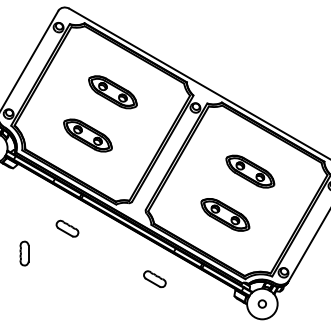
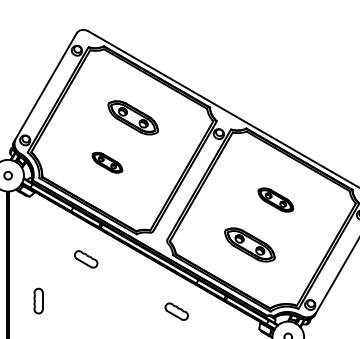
part: (88, 135) -> (107, 162), size x0.6
part: (250, 171) -> (275, 199), size x0.7
part: (24, 253) -> (38, 300), moved

